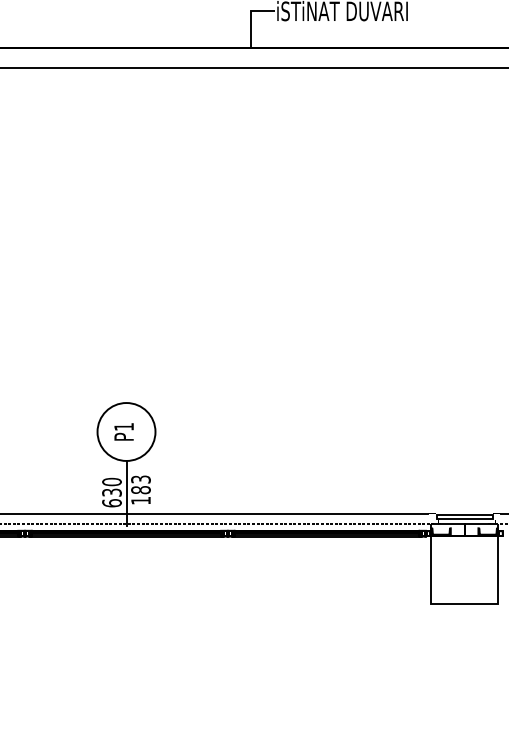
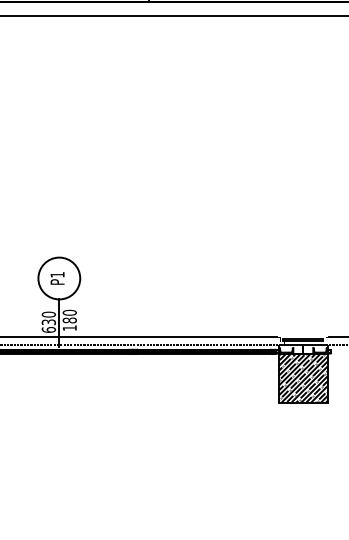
text: (140, 479) -> (69, 312), 183 -> 180
hatch: (464, 569) -> (303, 377), added

